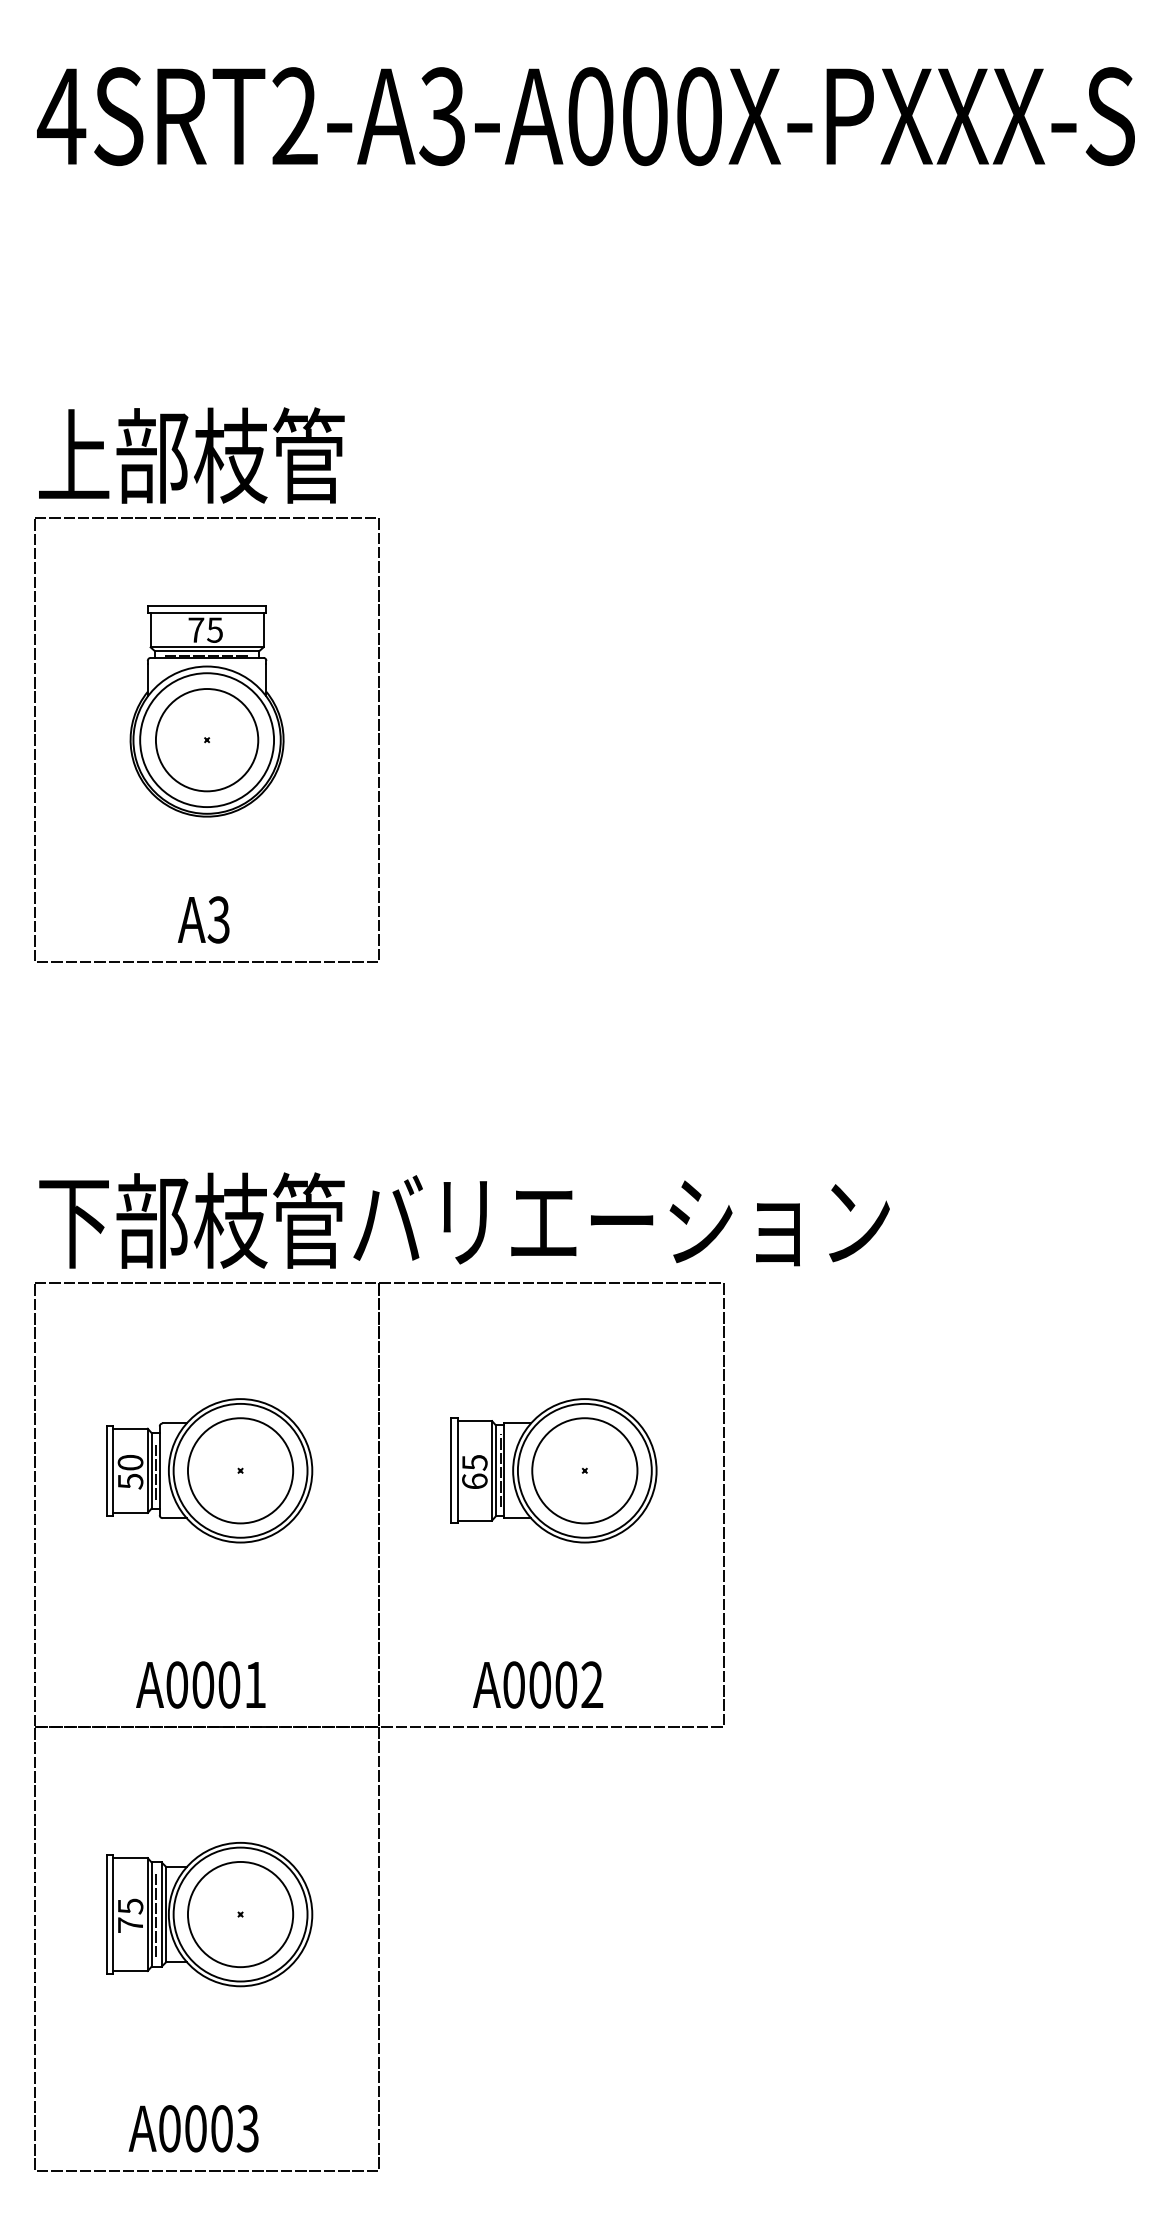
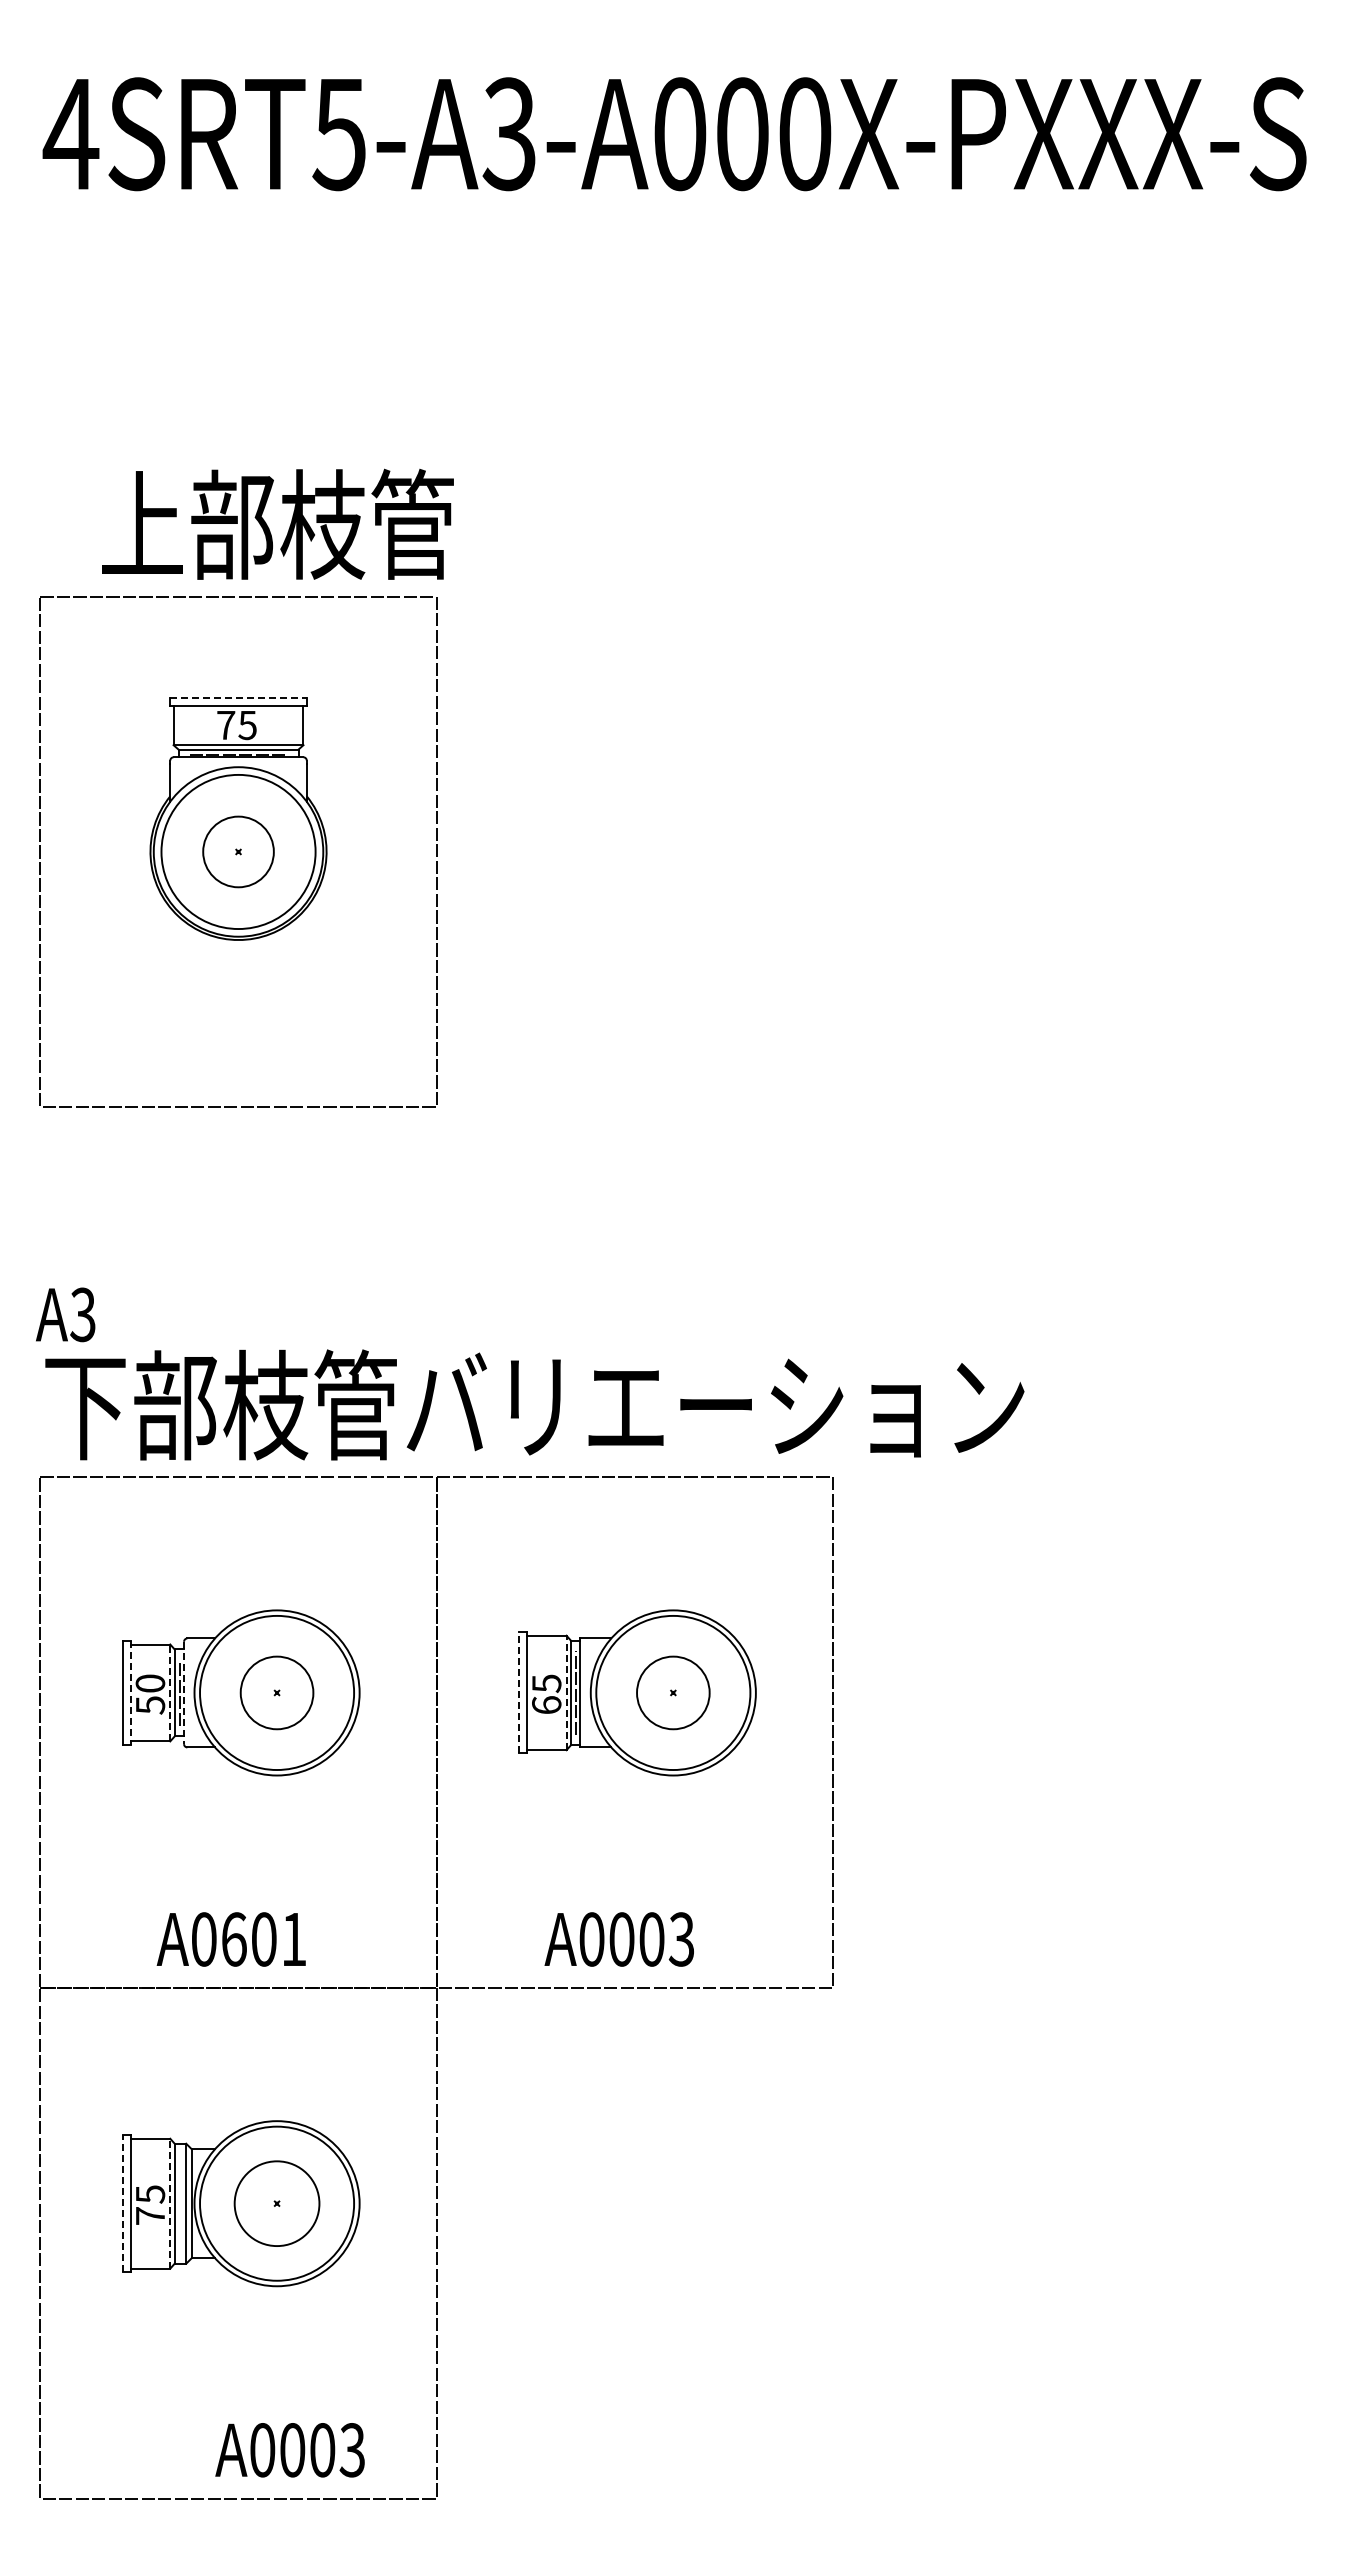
text: (293, 116) -> (338, 134), 4SRT2-A3-A000X-PXXX-S -> 4SRT5-A3-A000X-PXXX-S
text: (191, 454) -> (277, 523), moved
line: (207, 605) -> (239, 697), solid -> dashed
circle: (207, 739) -> (238, 851), size x0.6
text: (203, 919) -> (65, 1314), moved
line: (113, 1470) -> (130, 1692), solid -> dashed
line: (147, 1470) -> (170, 1692), solid -> dashed
circle: (240, 1470) -> (276, 1692), size x0.6
line: (451, 1470) -> (519, 1692), solid -> dashed
line: (492, 1470) -> (566, 1692), solid -> dashed
circle: (584, 1470) -> (672, 1692), size x0.6
line: (160, 1471) -> (184, 1693), solid -> dashed
text: (203, 1685) -> (234, 1939), A0001 -> A0601
text: (591, 1685) -> (681, 1939), A0002 -> A0003
line: (106, 1914) -> (122, 2203), solid -> dashed
line: (147, 1914) -> (170, 2203), solid -> dashed
line: (156, 1914) -> (180, 2203), removed
circle: (240, 1914) -> (276, 2203), size x0.7
text: (193, 2128) -> (289, 2450), moved

